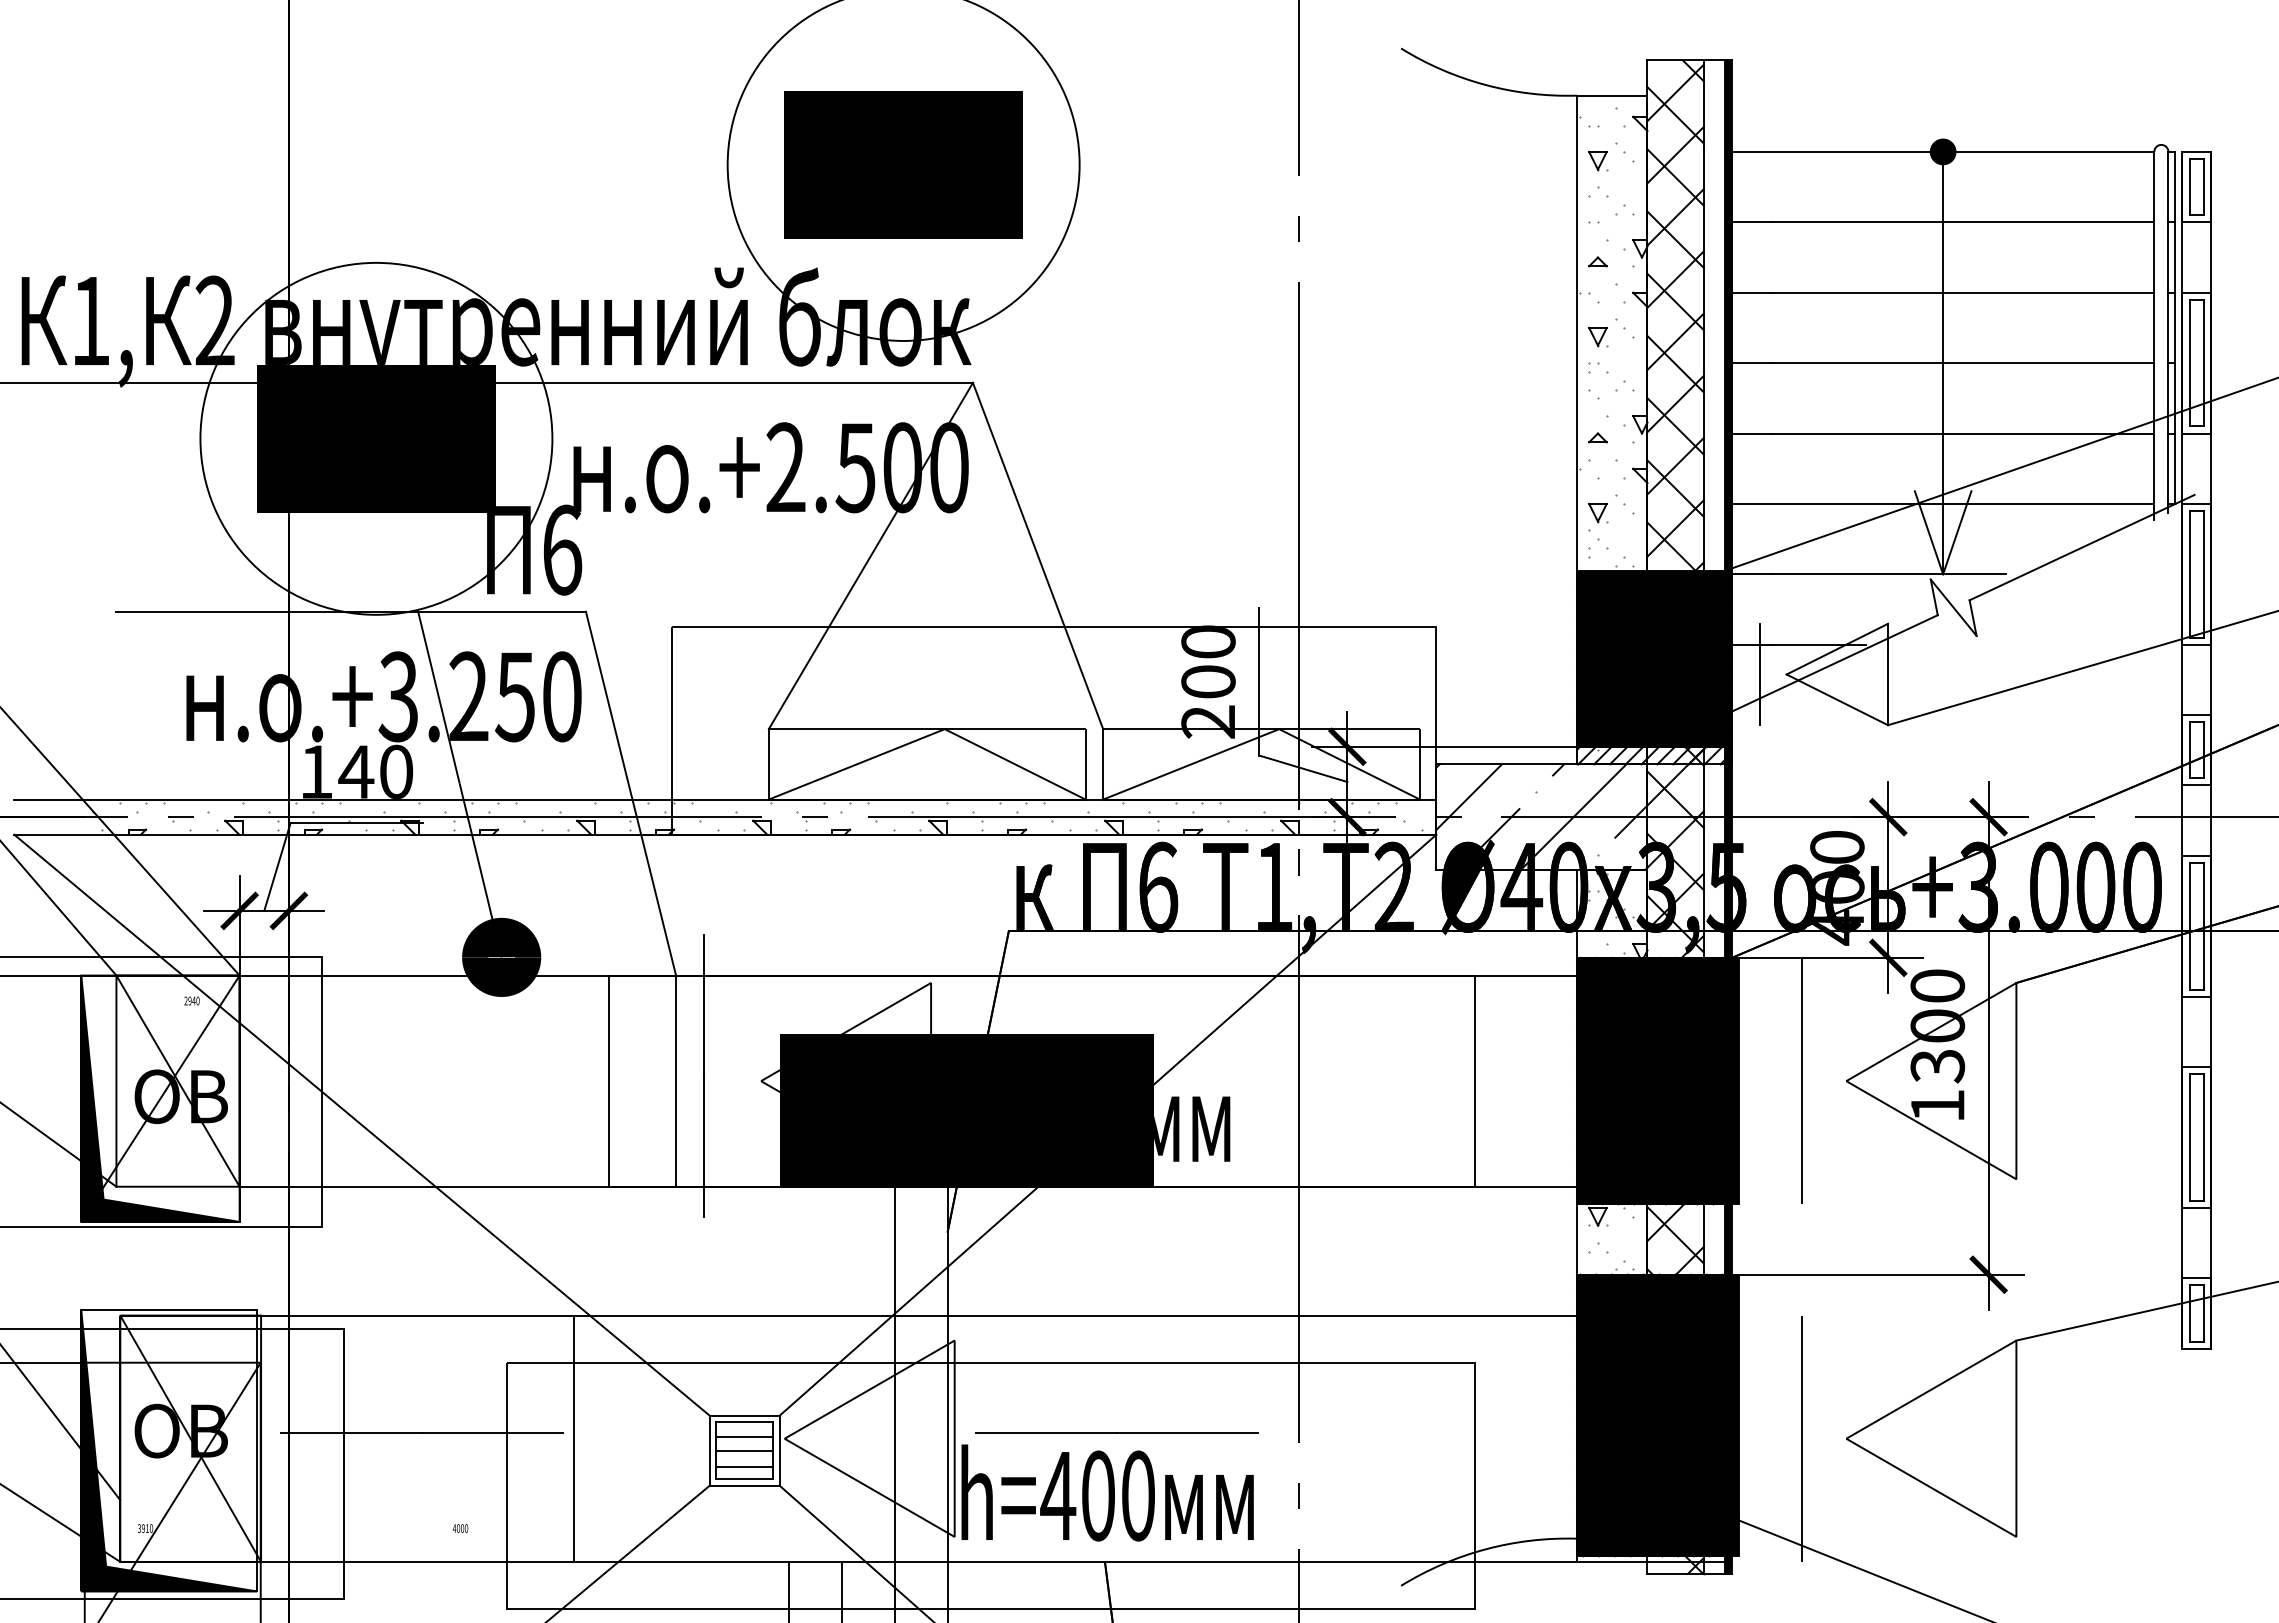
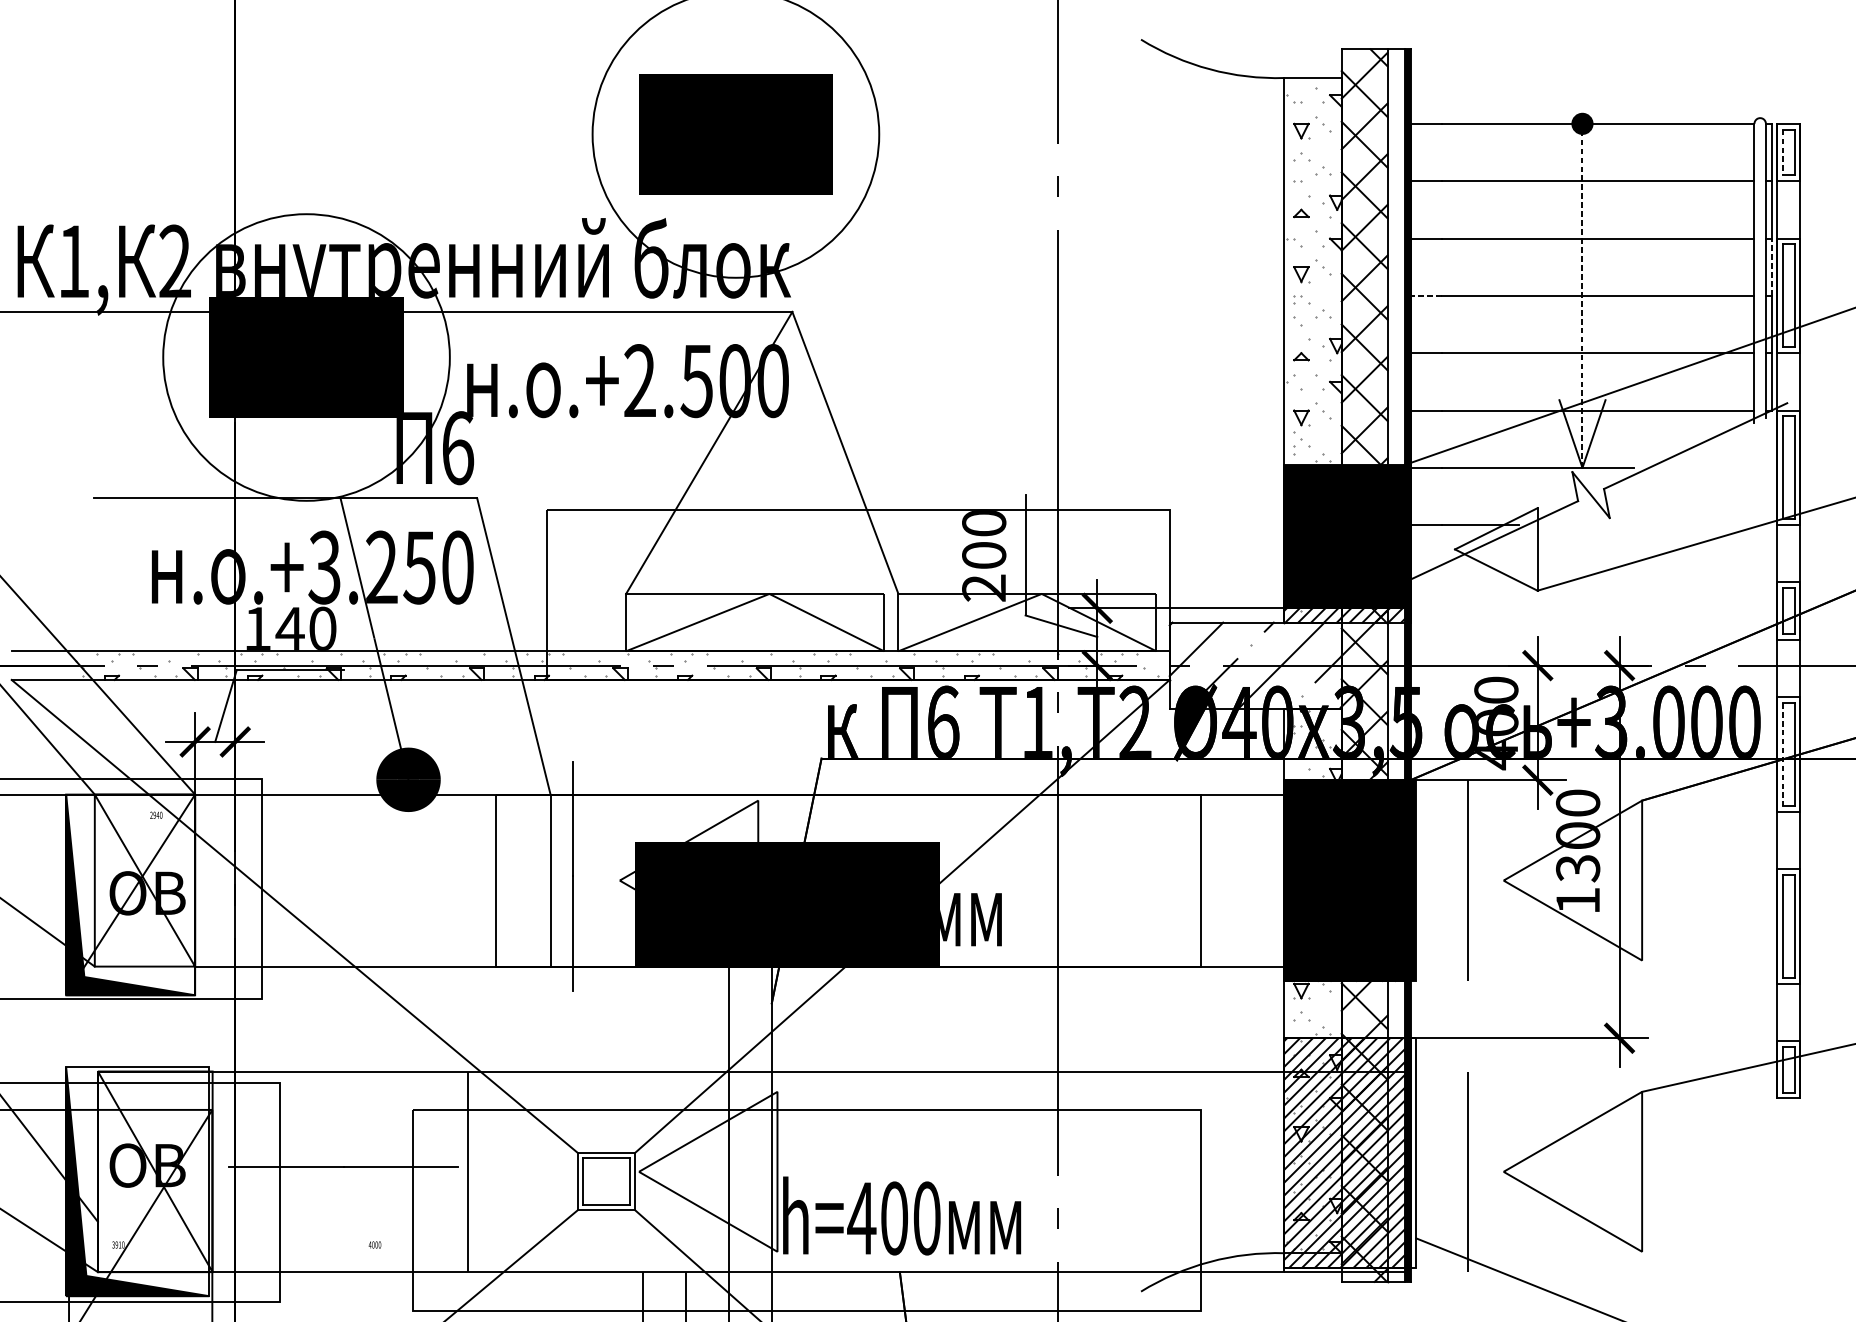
line: (2189, 187) -> (1783, 152), solid -> dashed
line: (2175, 327) -> (1771, 266), solid -> dashed
line: (1750, 363) -> (1425, 296), solid -> dashed
line: (1943, 369) -> (1582, 301), solid -> dashed
line: (1760, 674) -> (1433, 549), removed
line: (2189, 926) -> (1783, 754), solid -> dashed
fill: (1657, 1415) -> (1349, 1152), removed
line: (1116, 1432) -> (909, 1166), removed
line: (744, 1436) -> (606, 1170), removed
line: (744, 1450) -> (606, 1181), removed
line: (744, 1466) -> (606, 1194), removed

